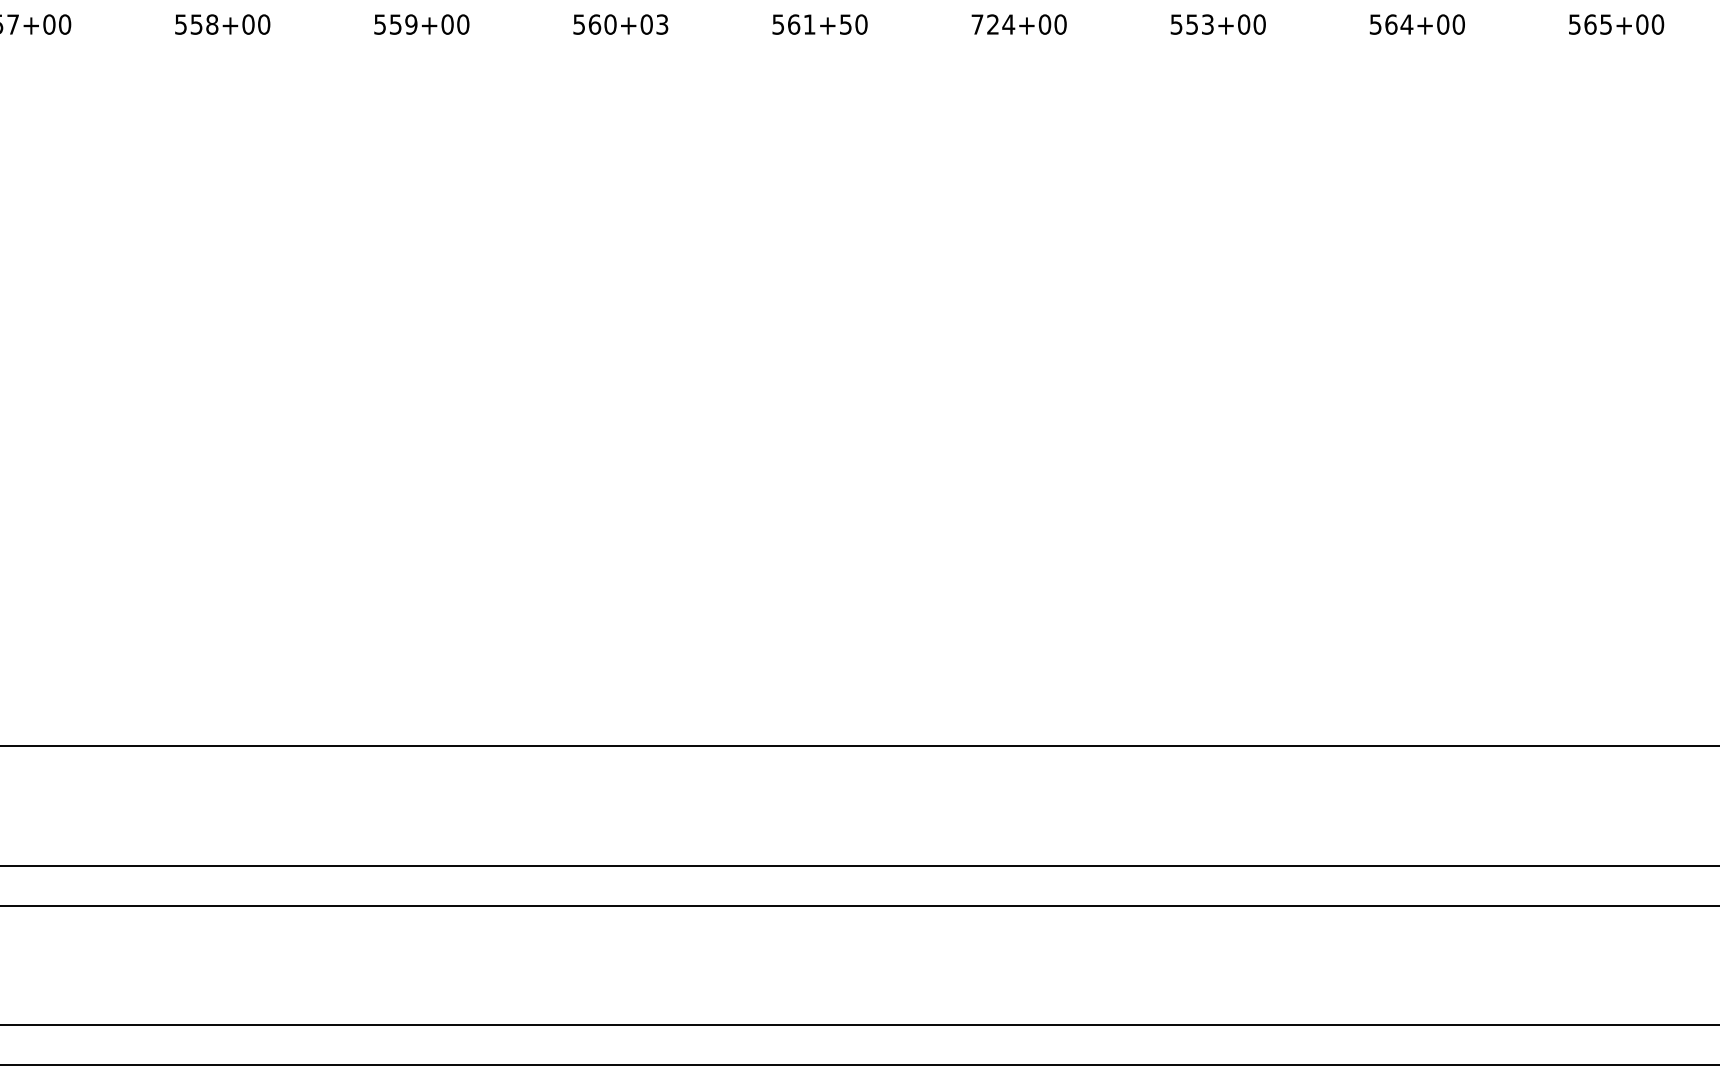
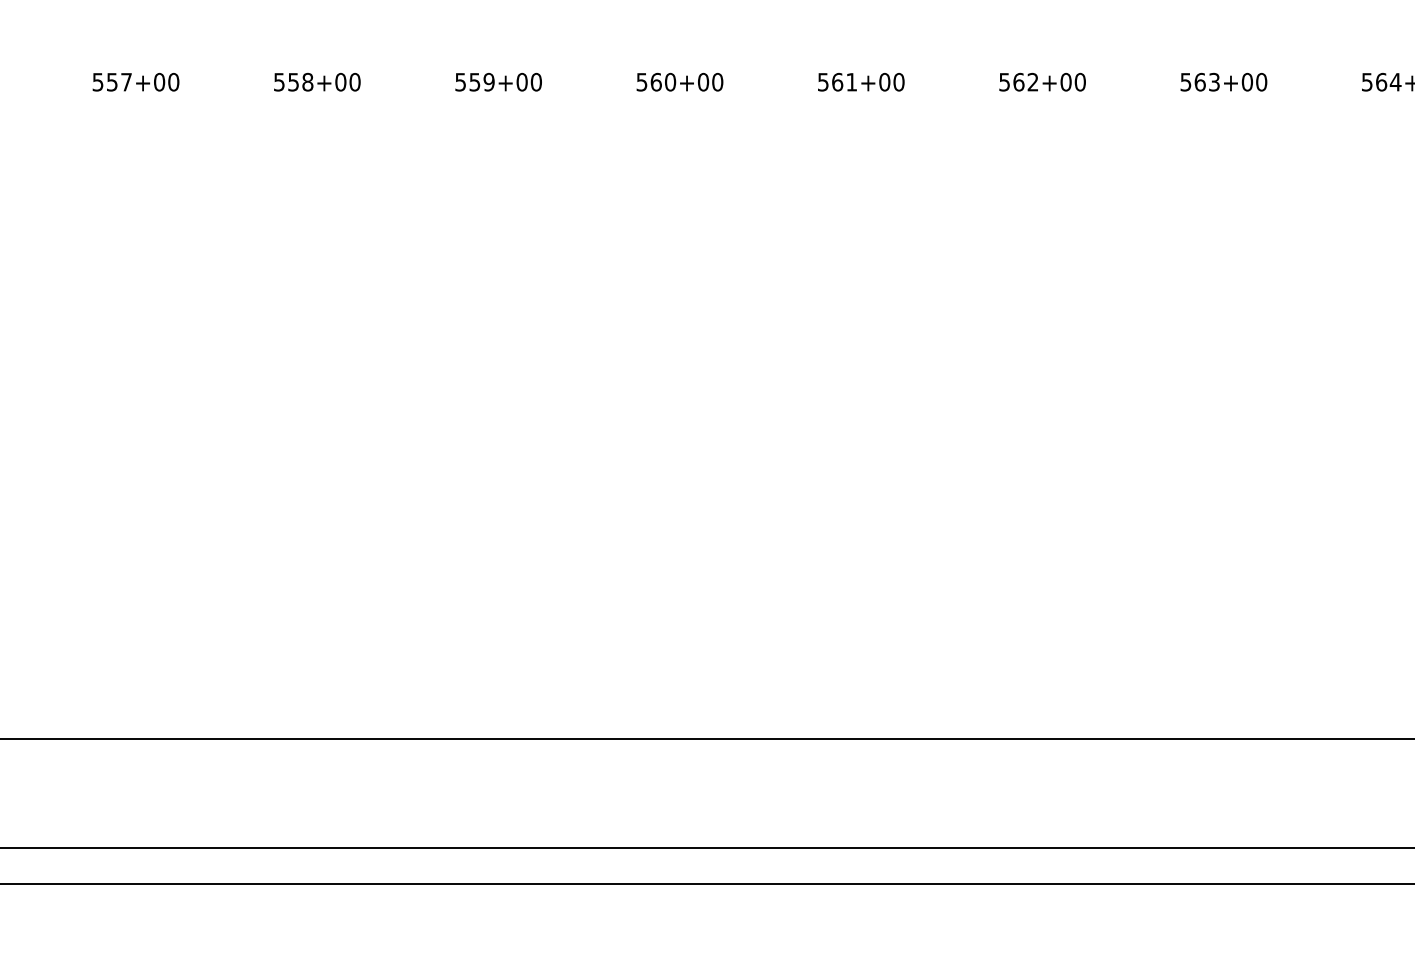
text: (662, 24) -> (717, 82), 560+03 -> 560+00
text: (845, 24) -> (884, 82), 561+50 -> 561+00
text: (993, 24) -> (1019, 82), 724+00 -> 562+00
text: (1192, 24) -> (1200, 82), 553+00 -> 563+00

